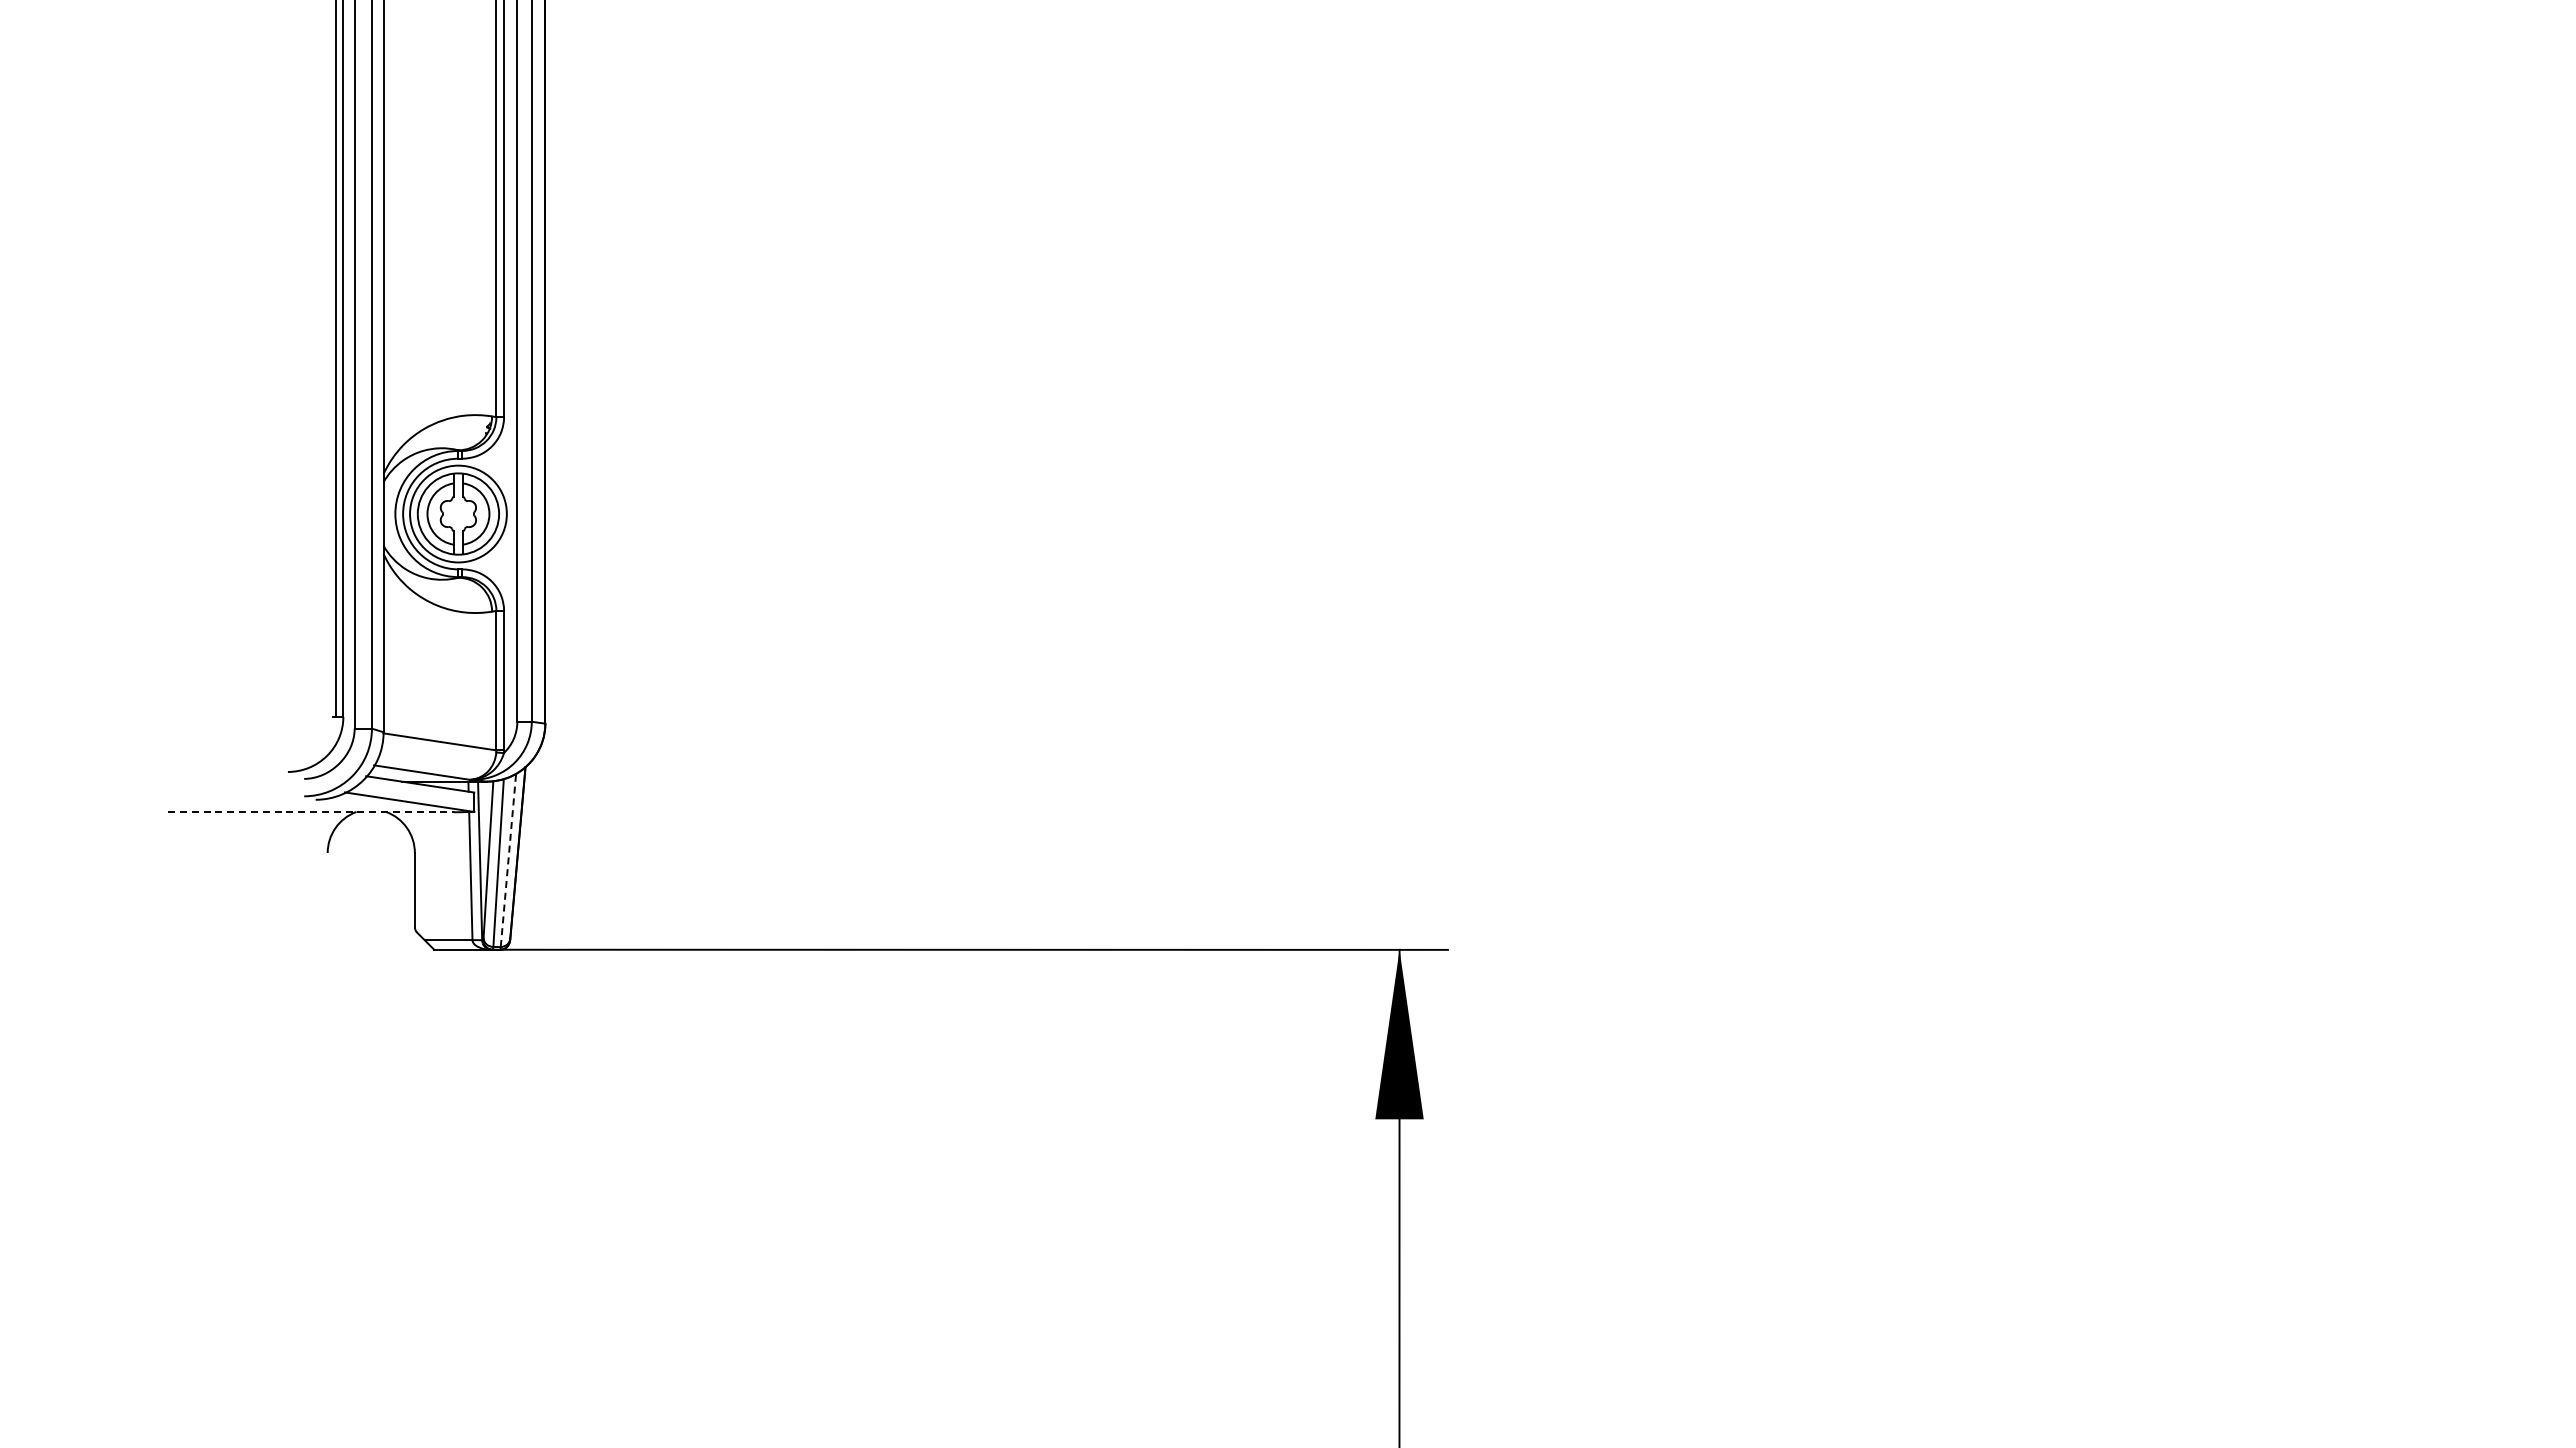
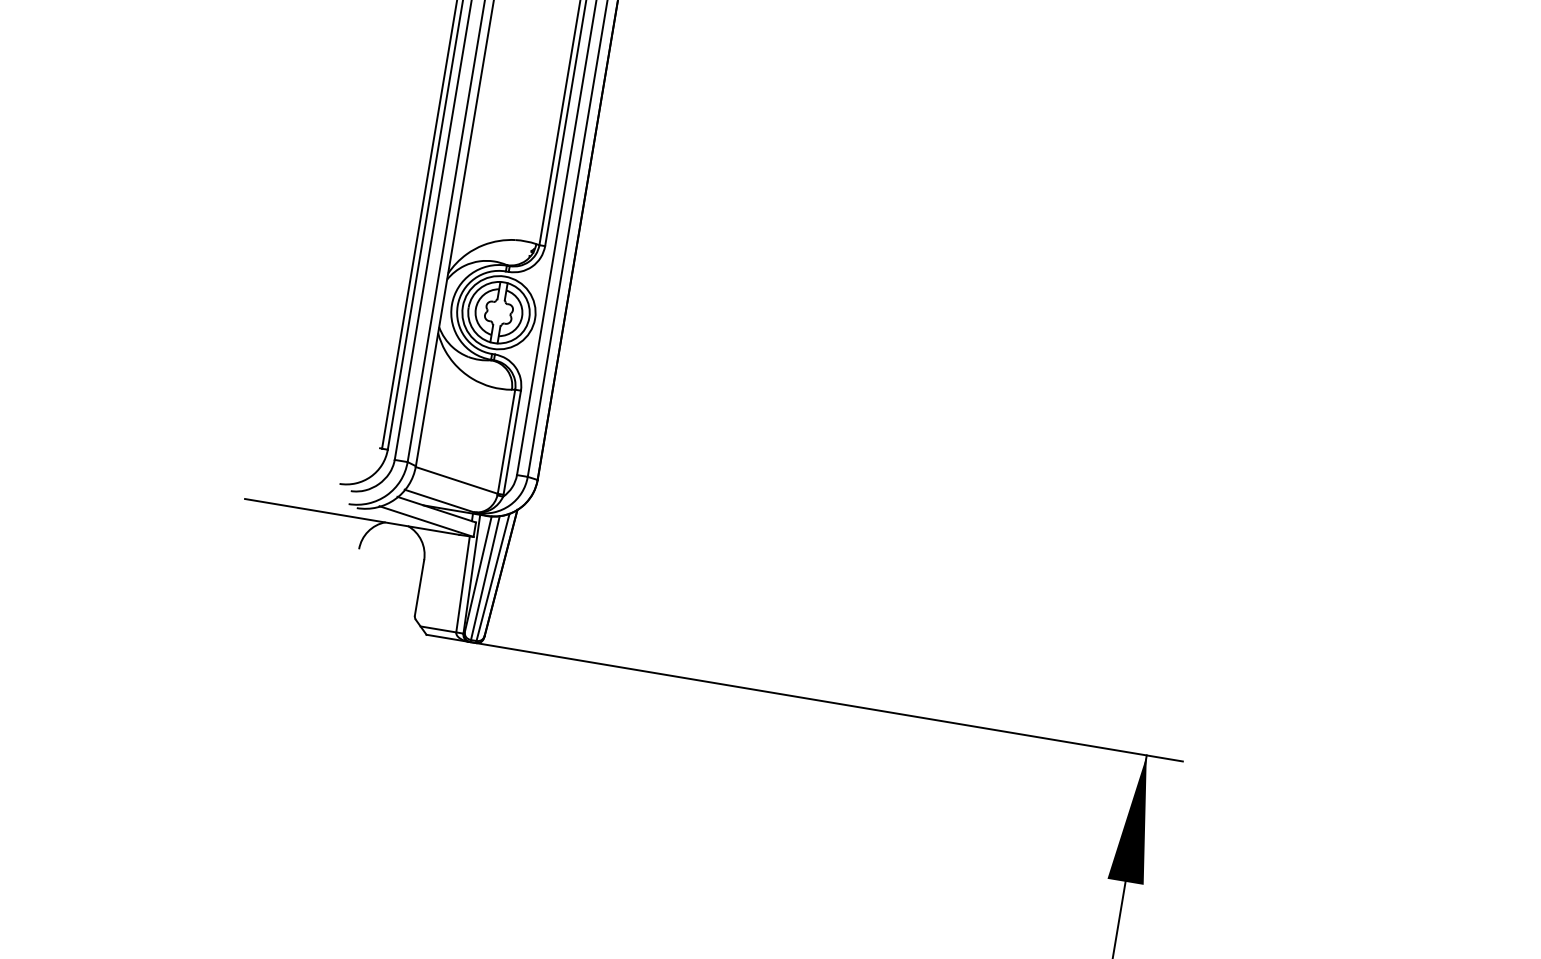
line: (311, 812) -> (352, 517), dashed -> solid
line: (508, 860) -> (493, 577), dashed -> solid

